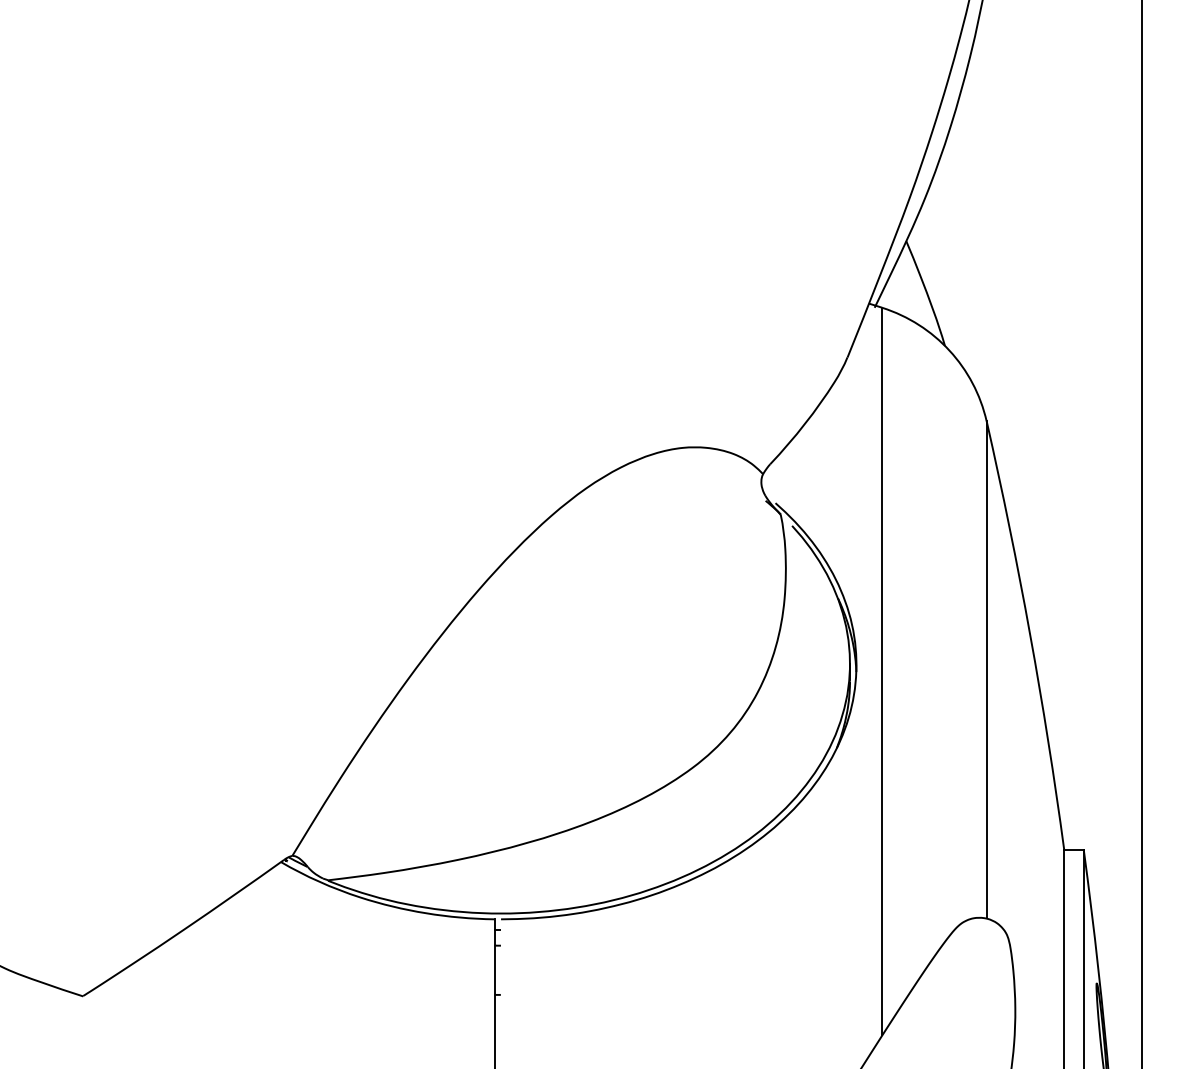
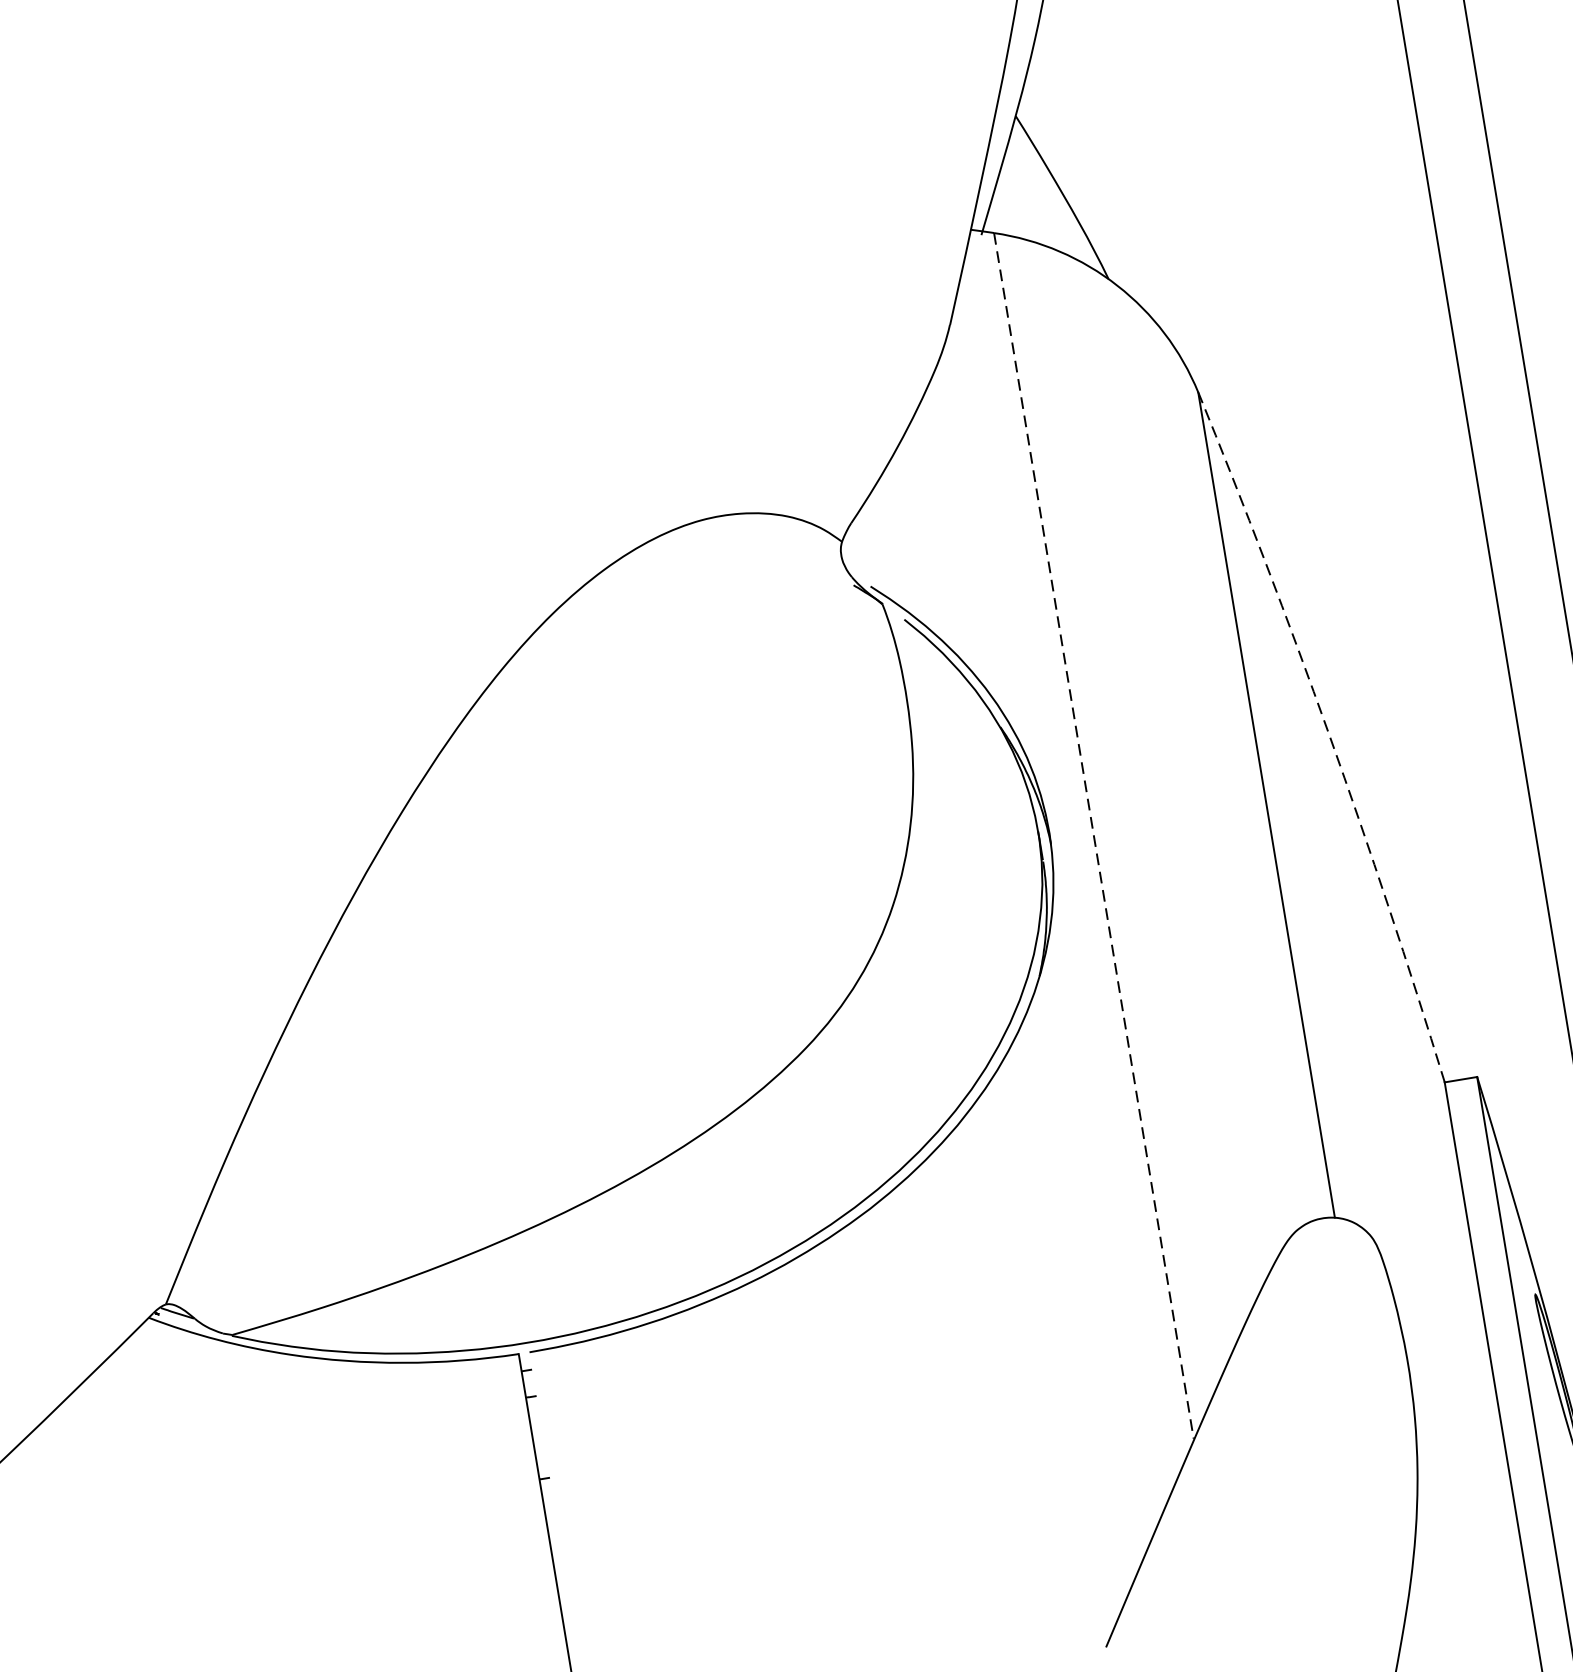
arc: (1030, 634) -> (1329, 734), solid -> dashed
line: (882, 671) -> (1094, 836), solid -> dashed

